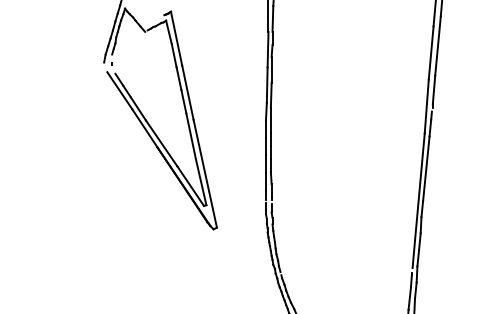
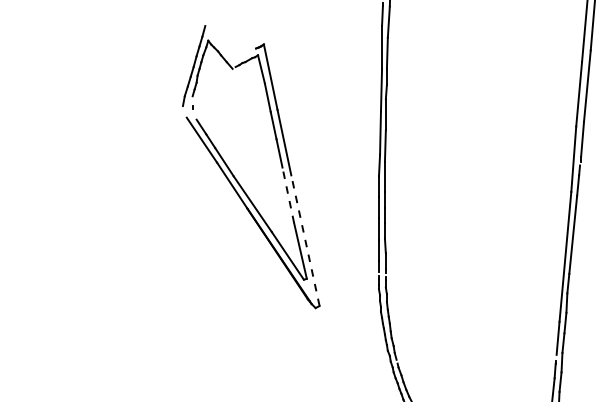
line: (191, 135) -> (288, 194), solid -> dashed
line: (205, 173) -> (305, 240), solid -> dashed

